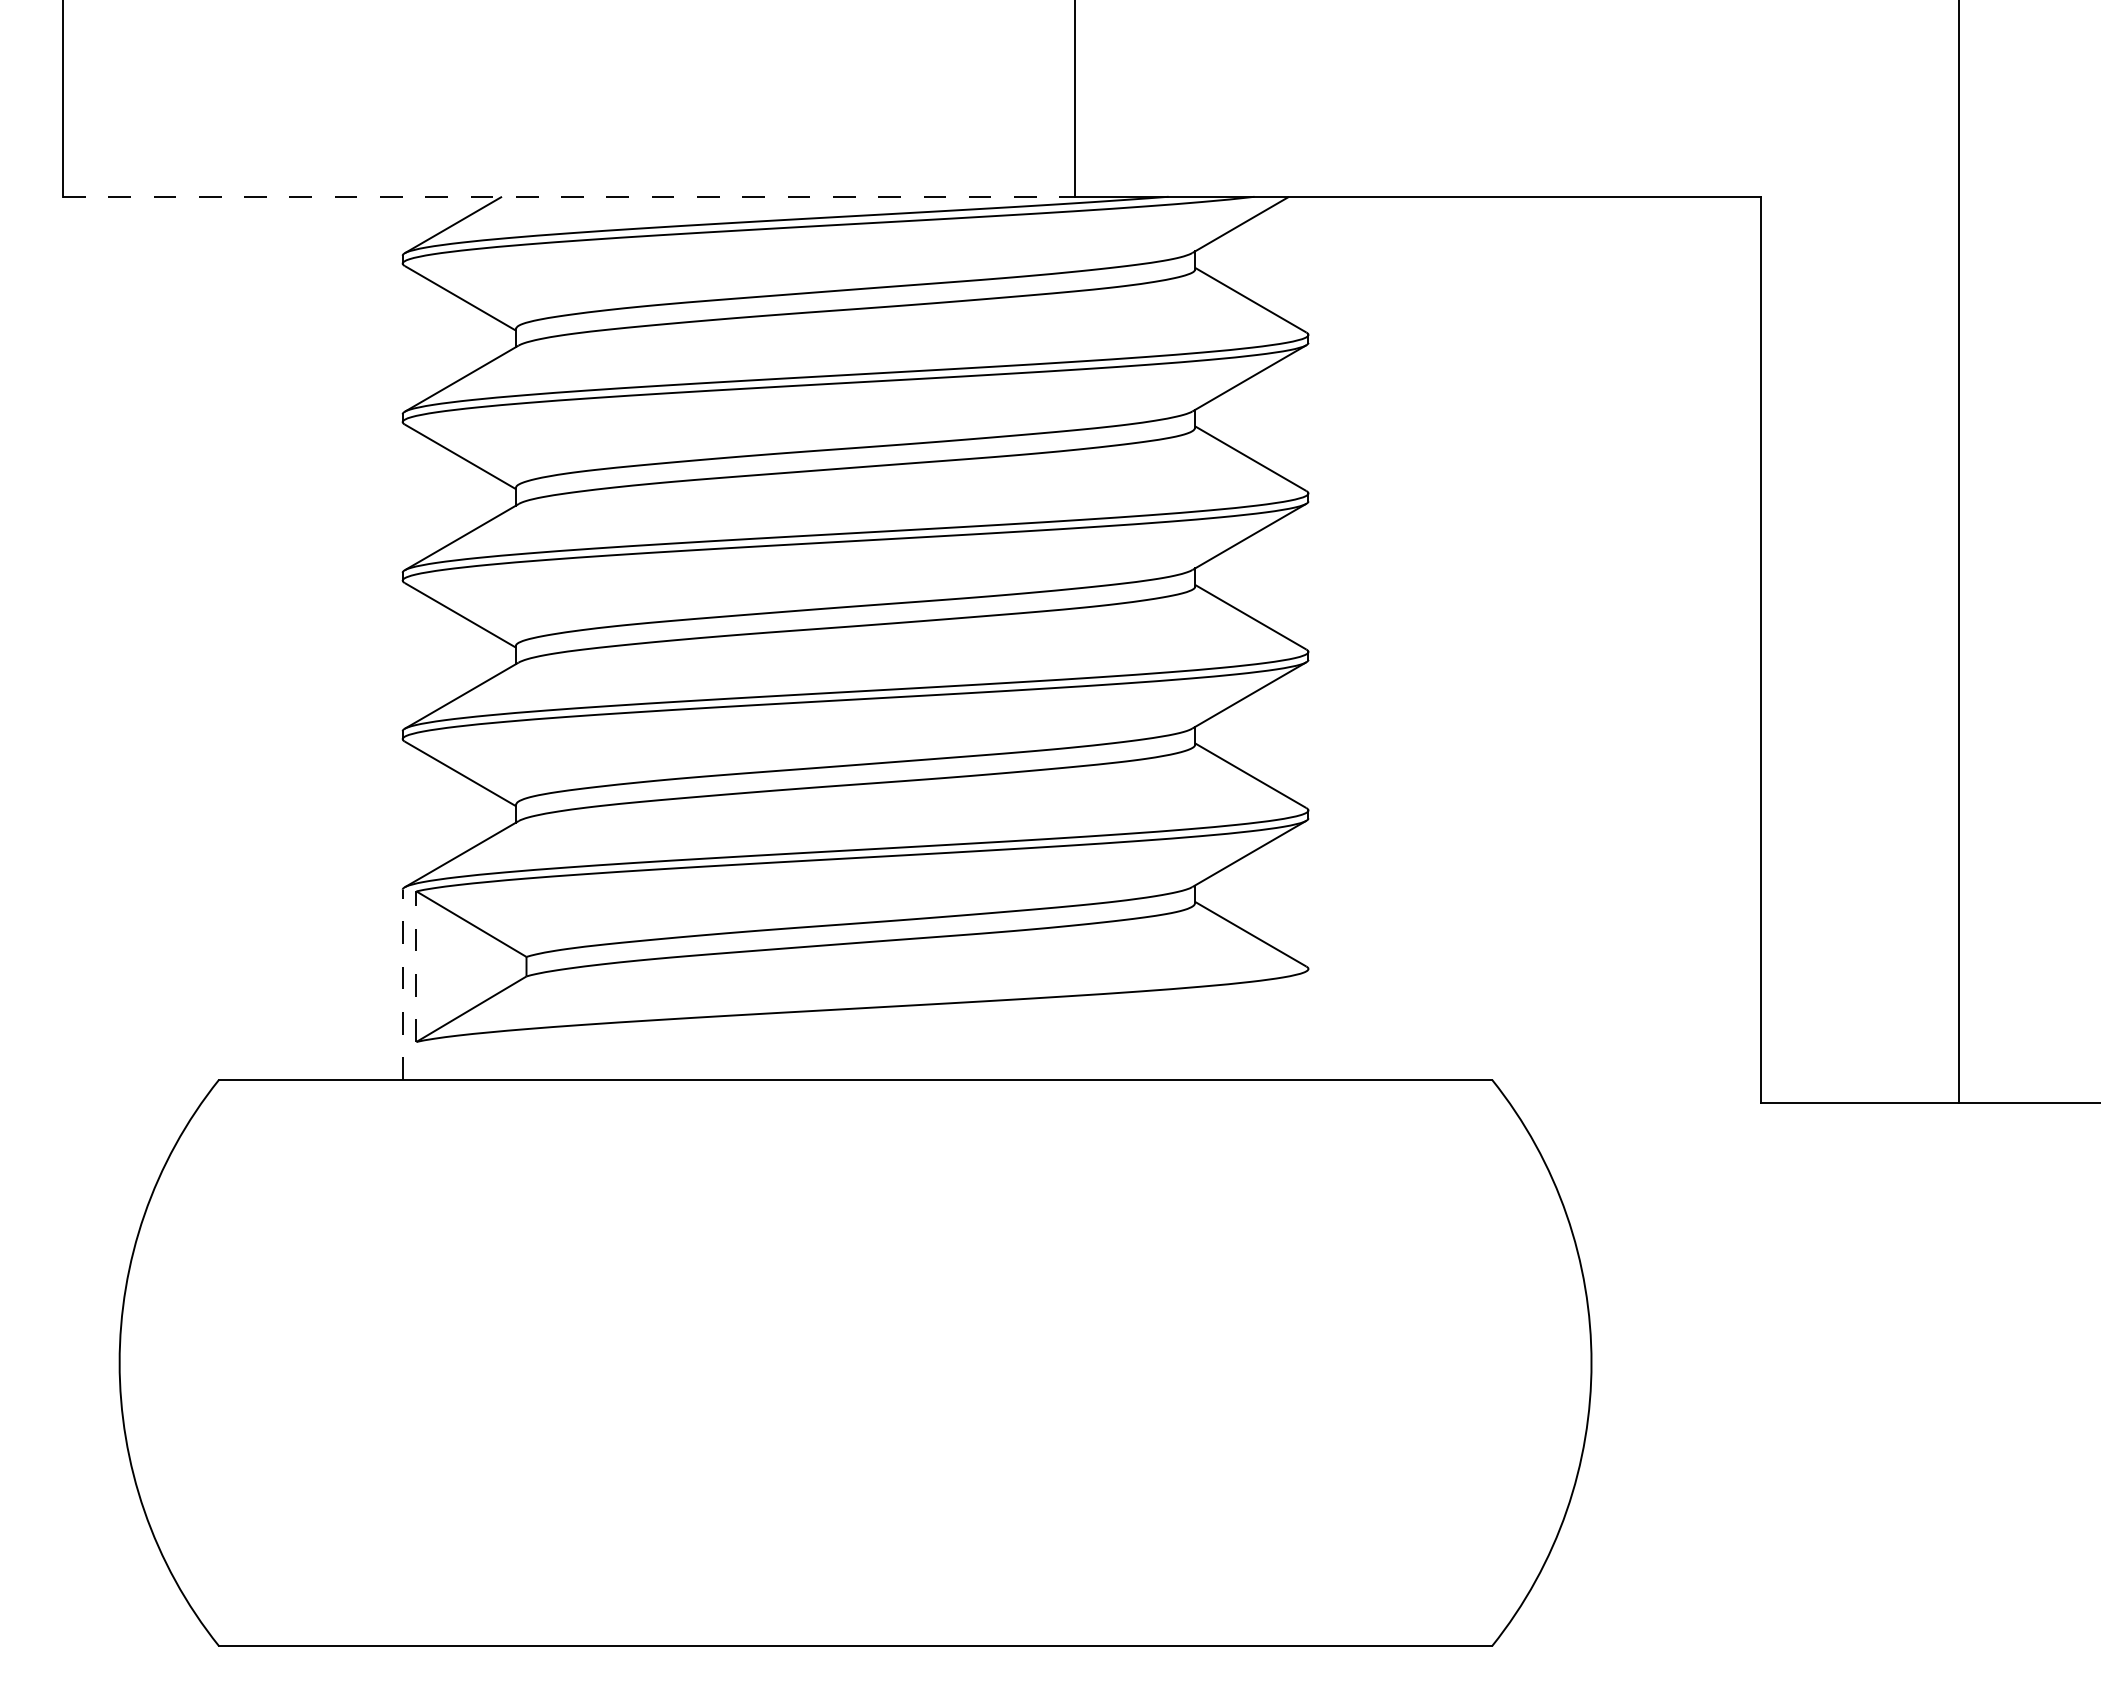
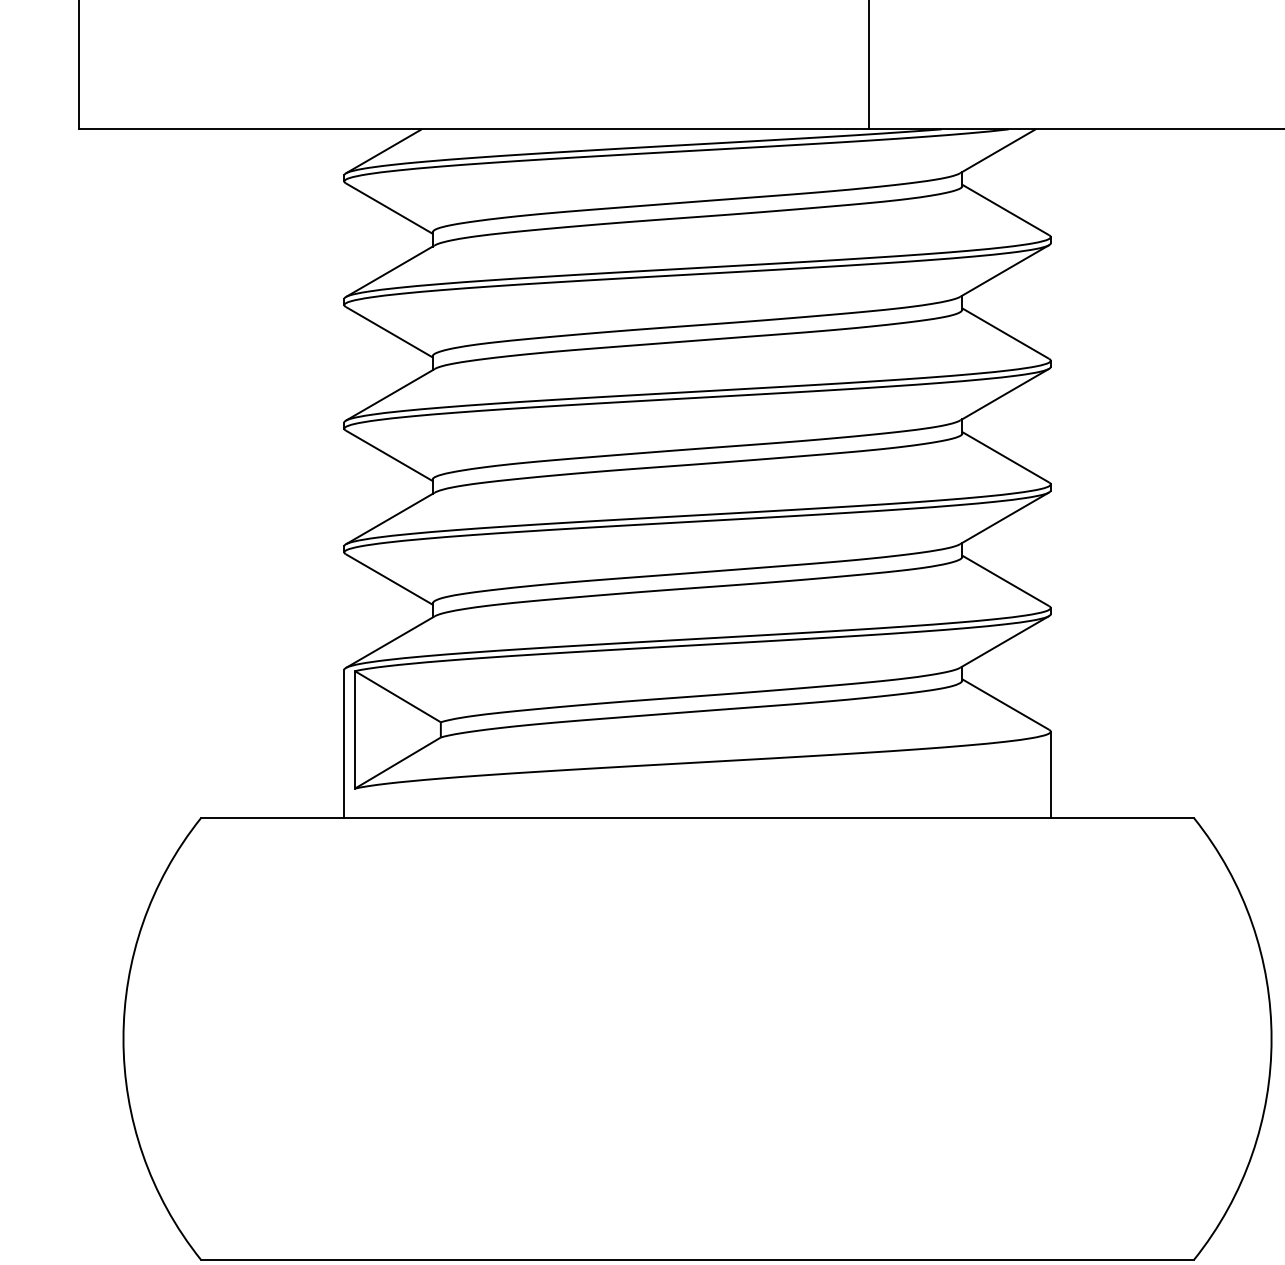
line: (568, 196) -> (473, 129), dashed -> solid
line: (416, 966) -> (355, 729), dashed -> solid
line: (402, 984) -> (344, 743), dashed -> solid
line: (1308, 1023) -> (1050, 774), added

